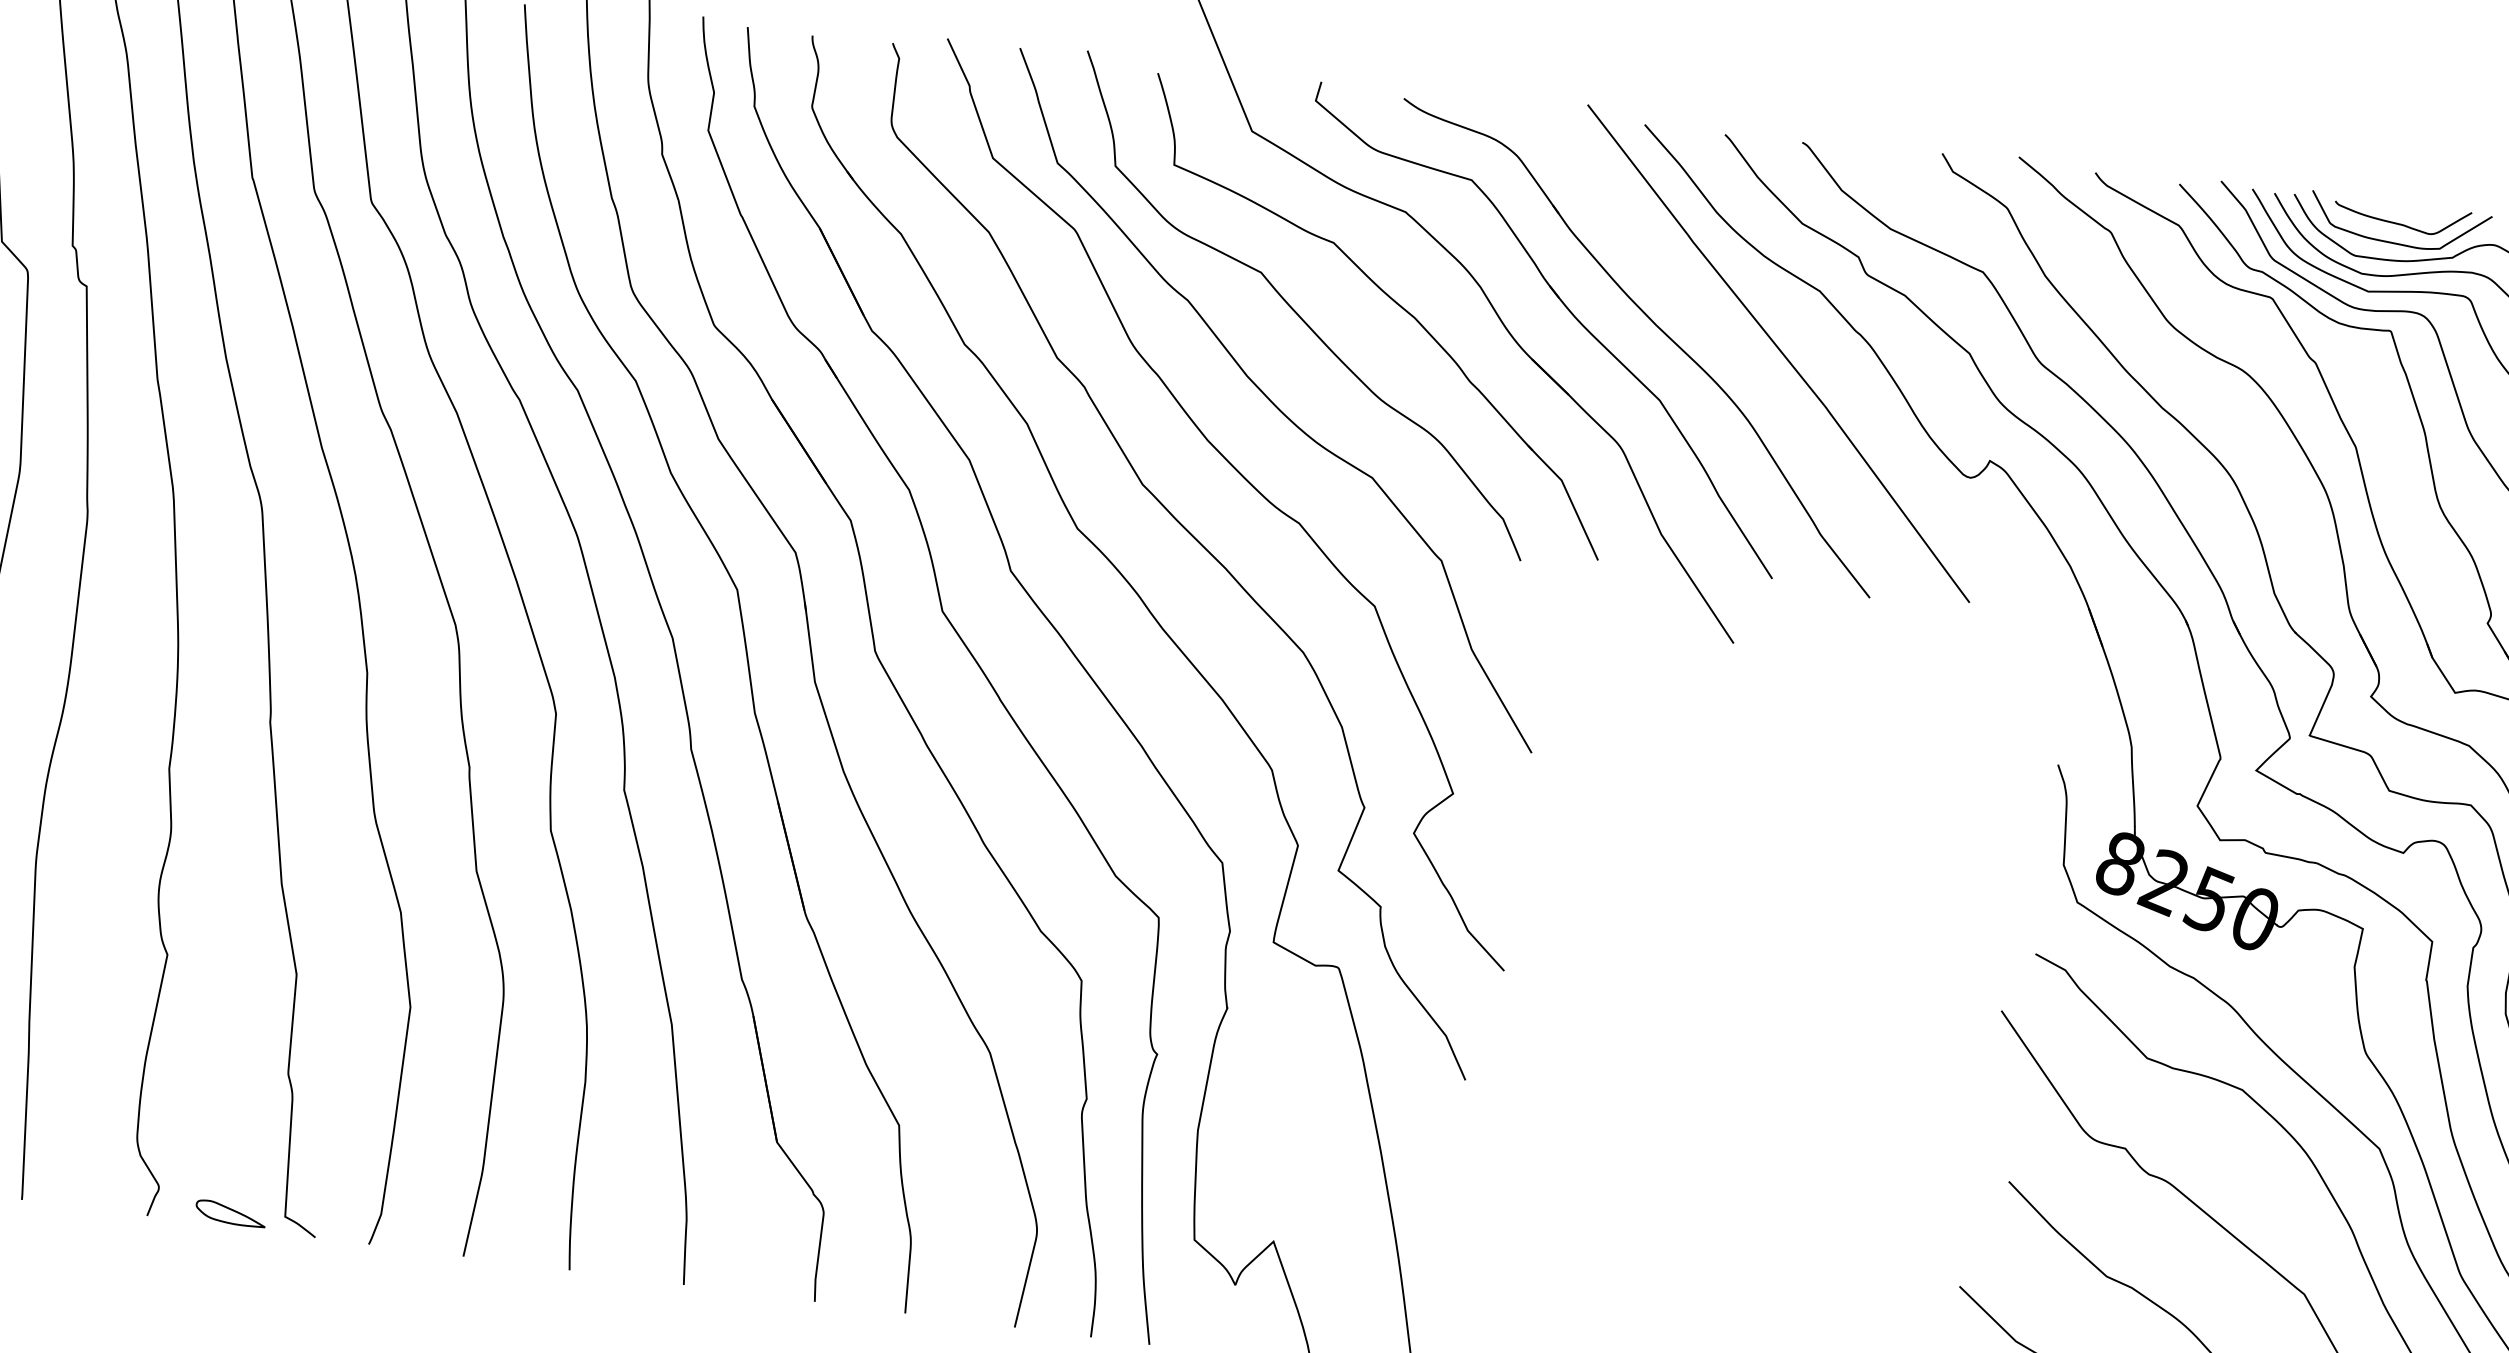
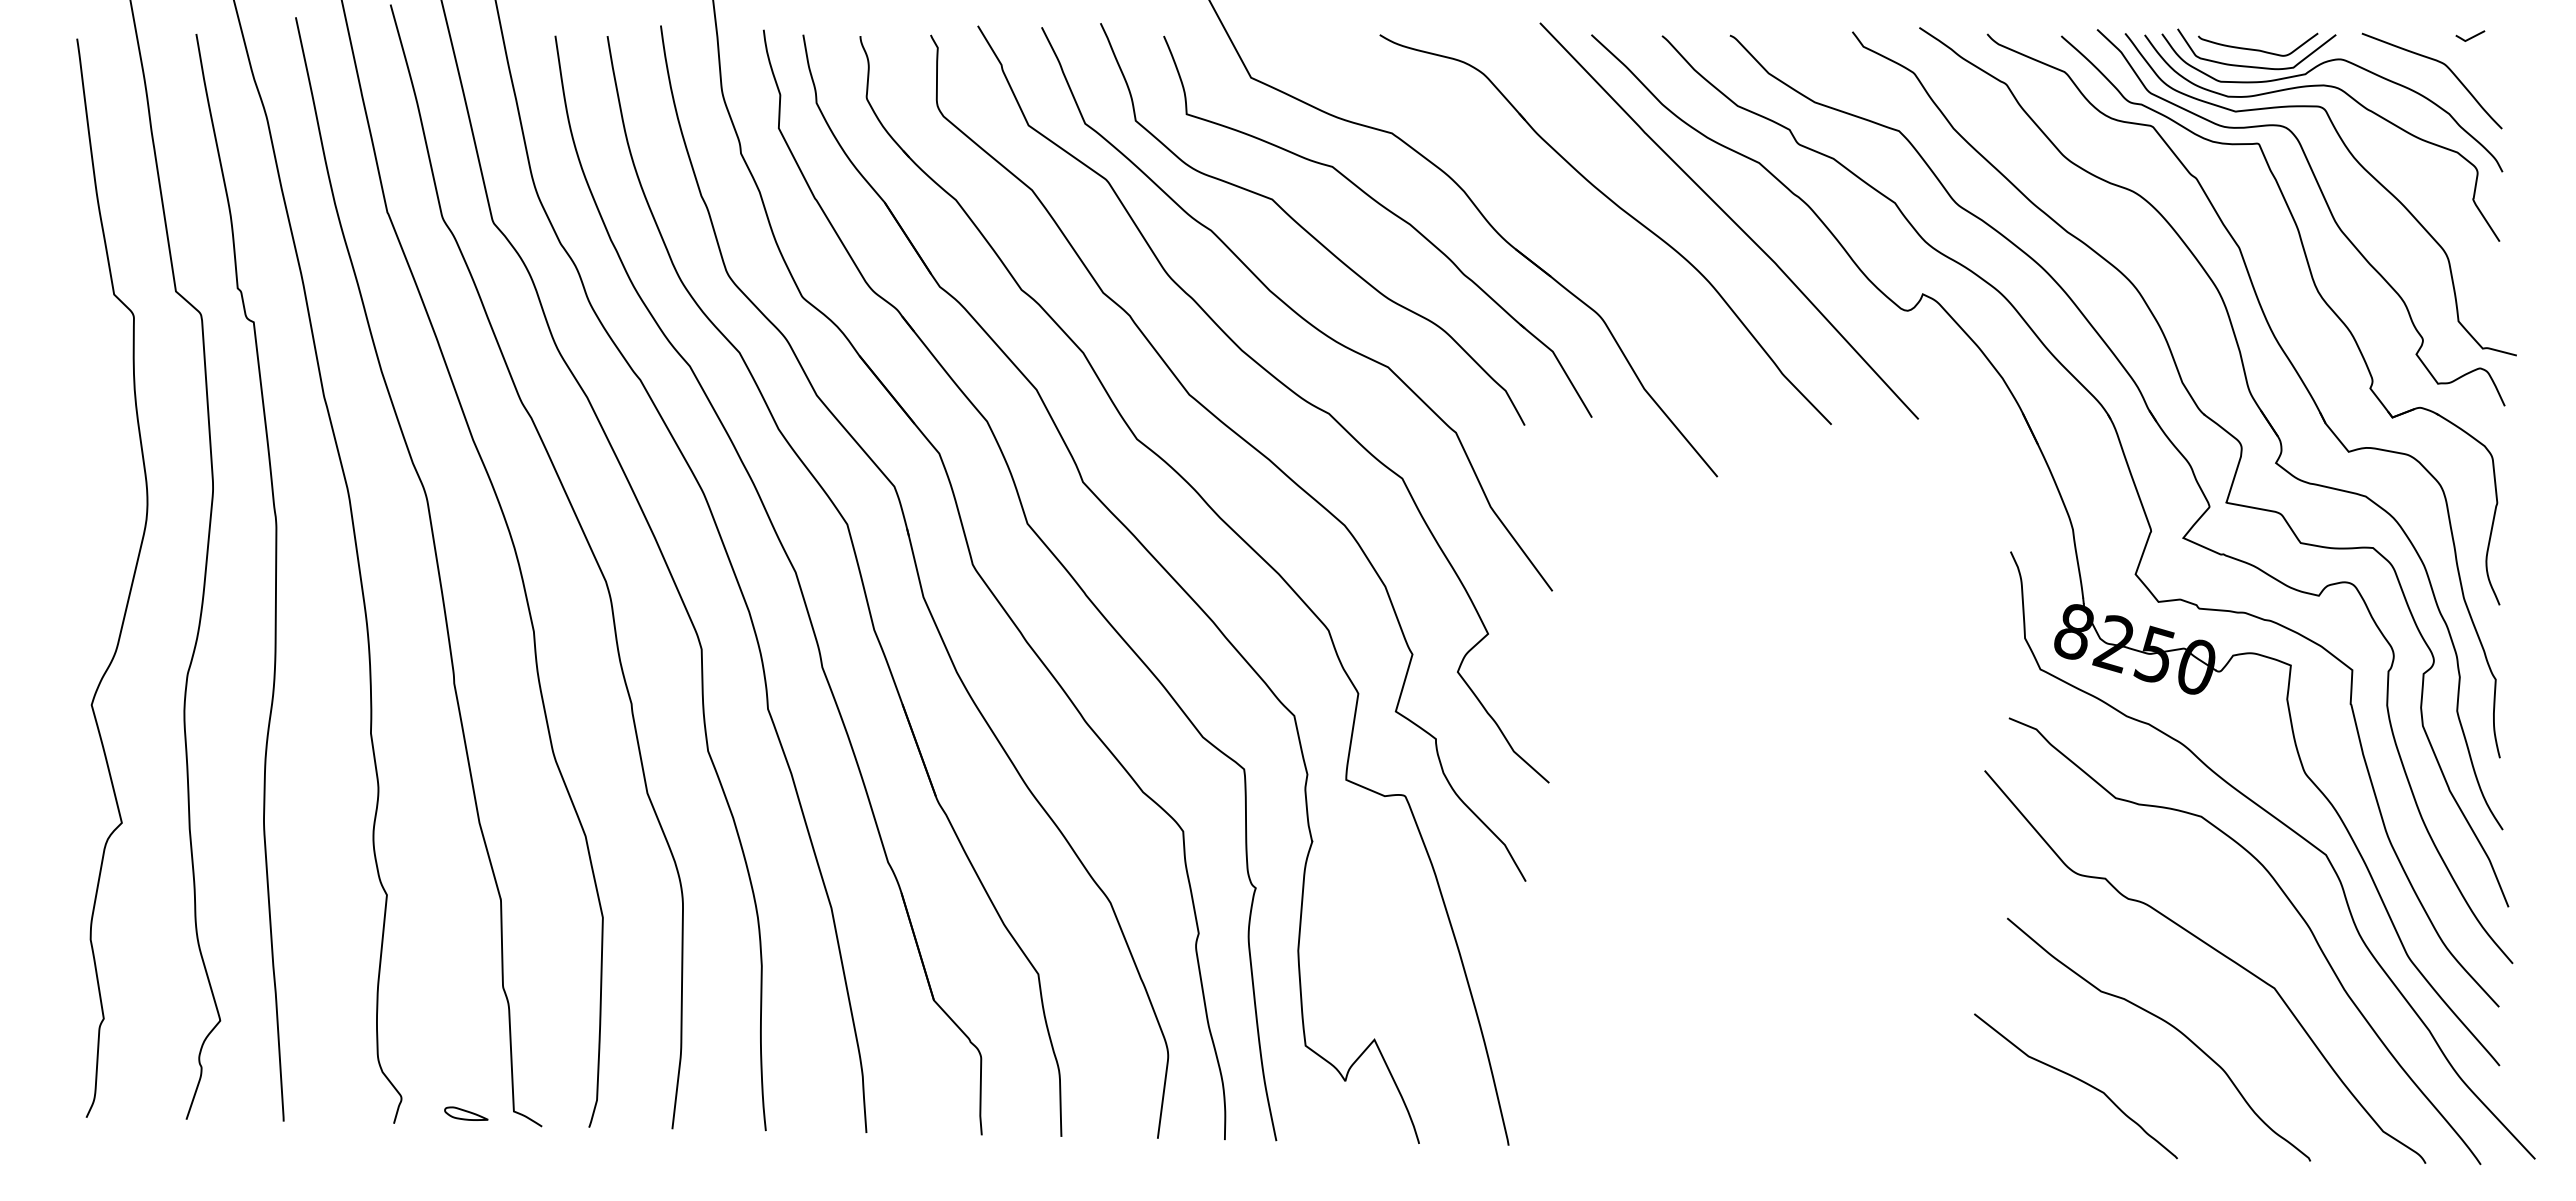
part: (1568, 310) -> (1542, 203), removed
part: (231, 1213) -> (466, 1113), size x0.7

